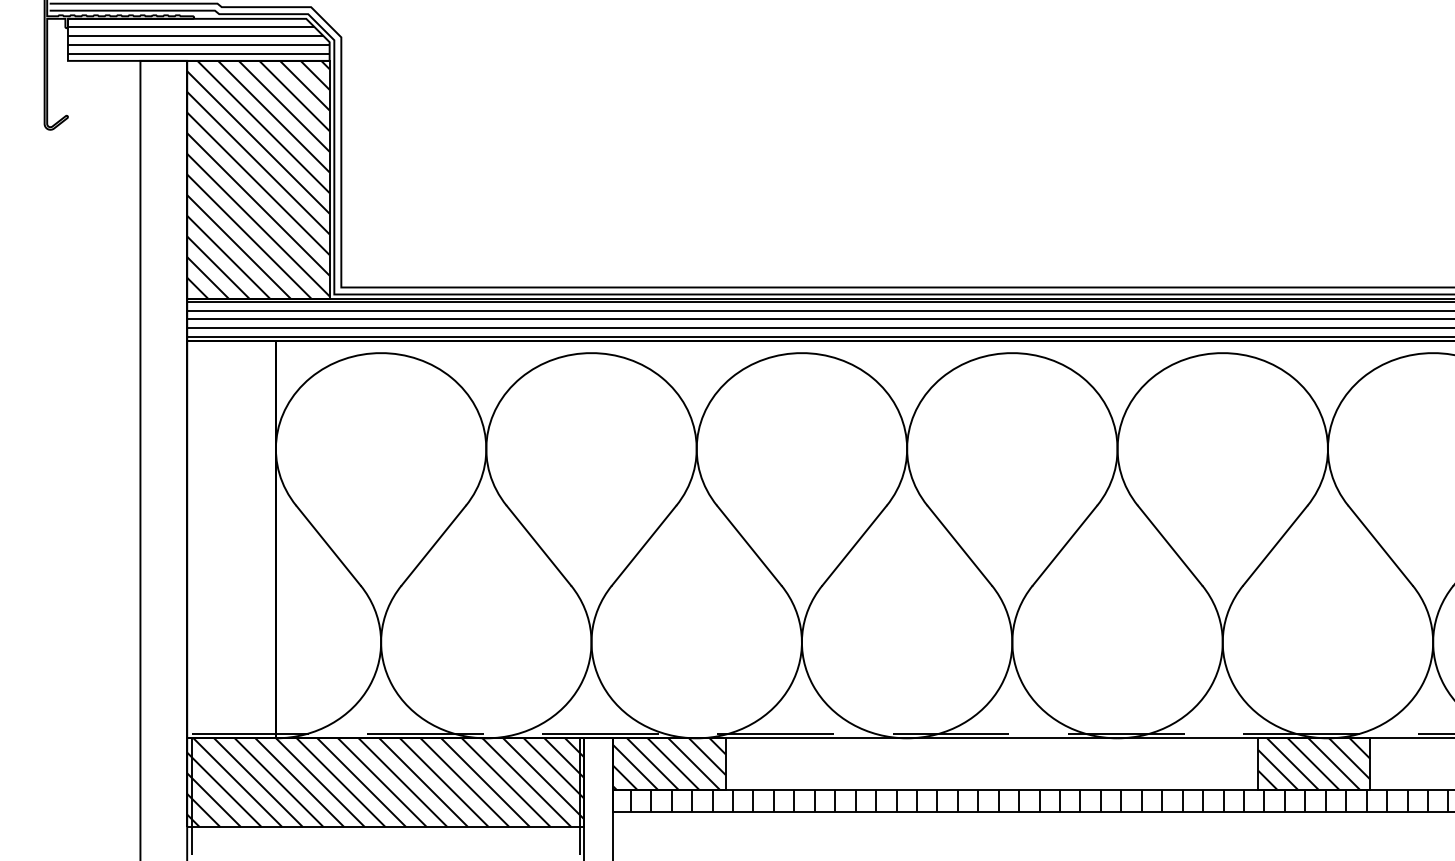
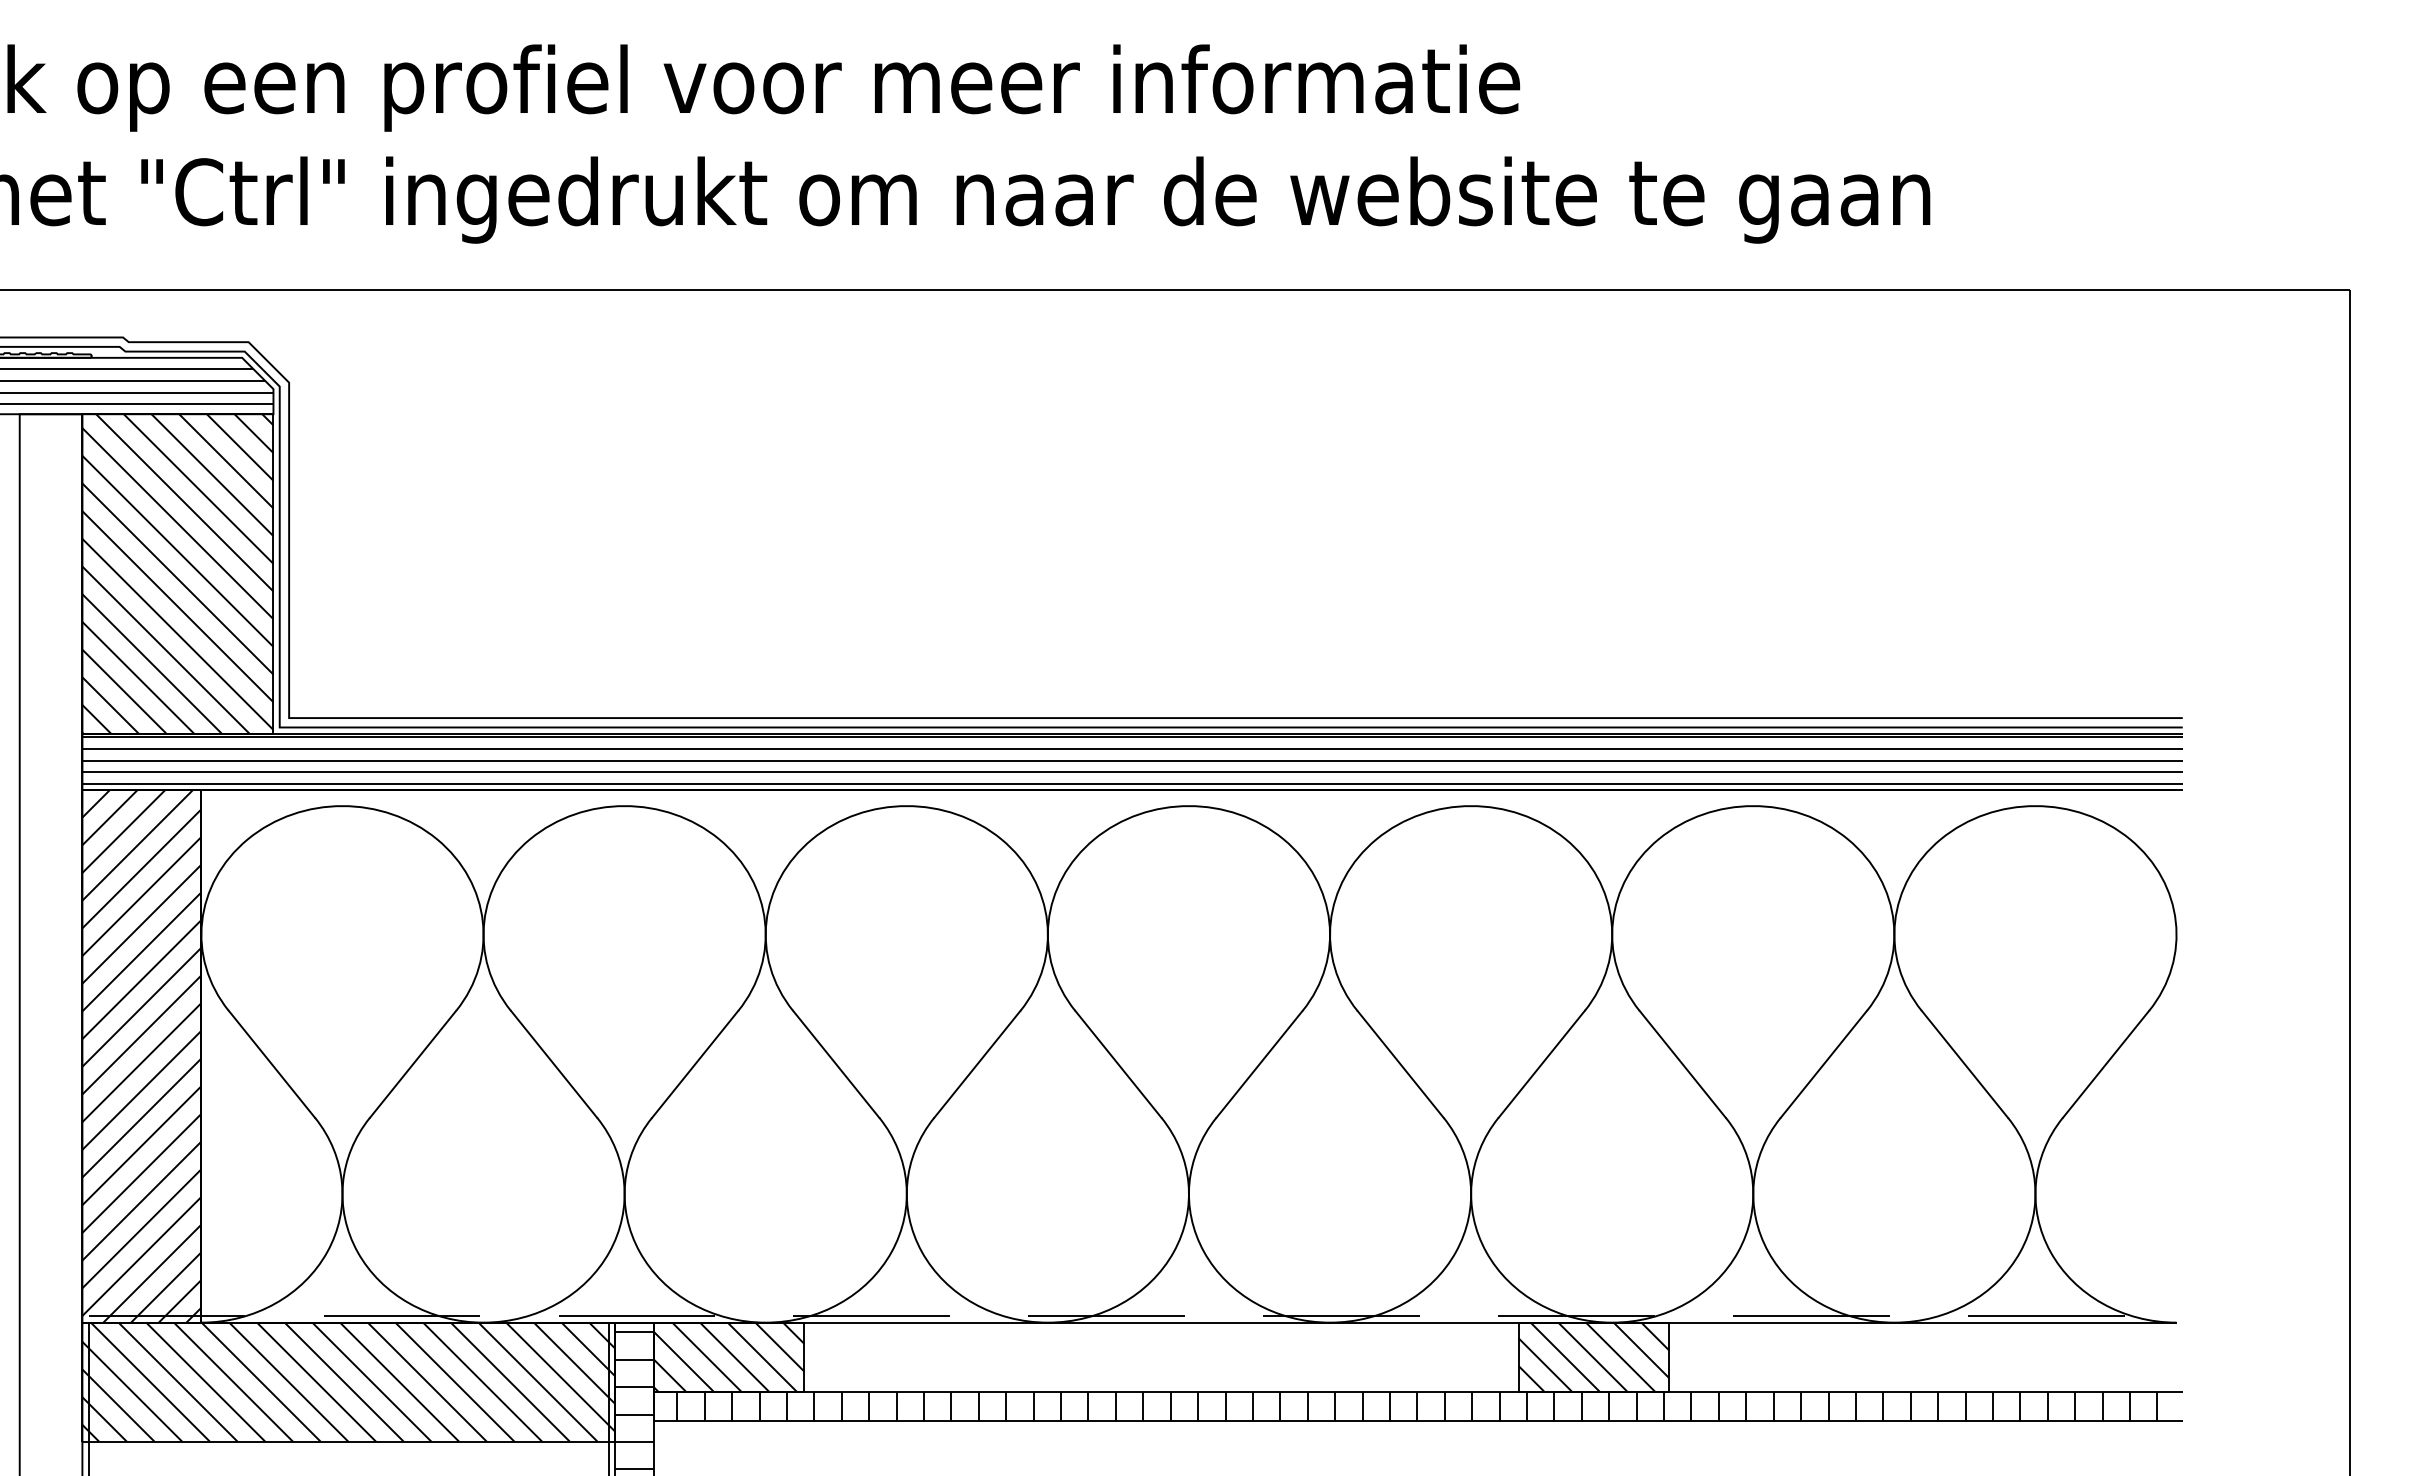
hatch: (231, 539) -> (141, 1056), added
hatch: (598, 796) -> (634, 1400), added

